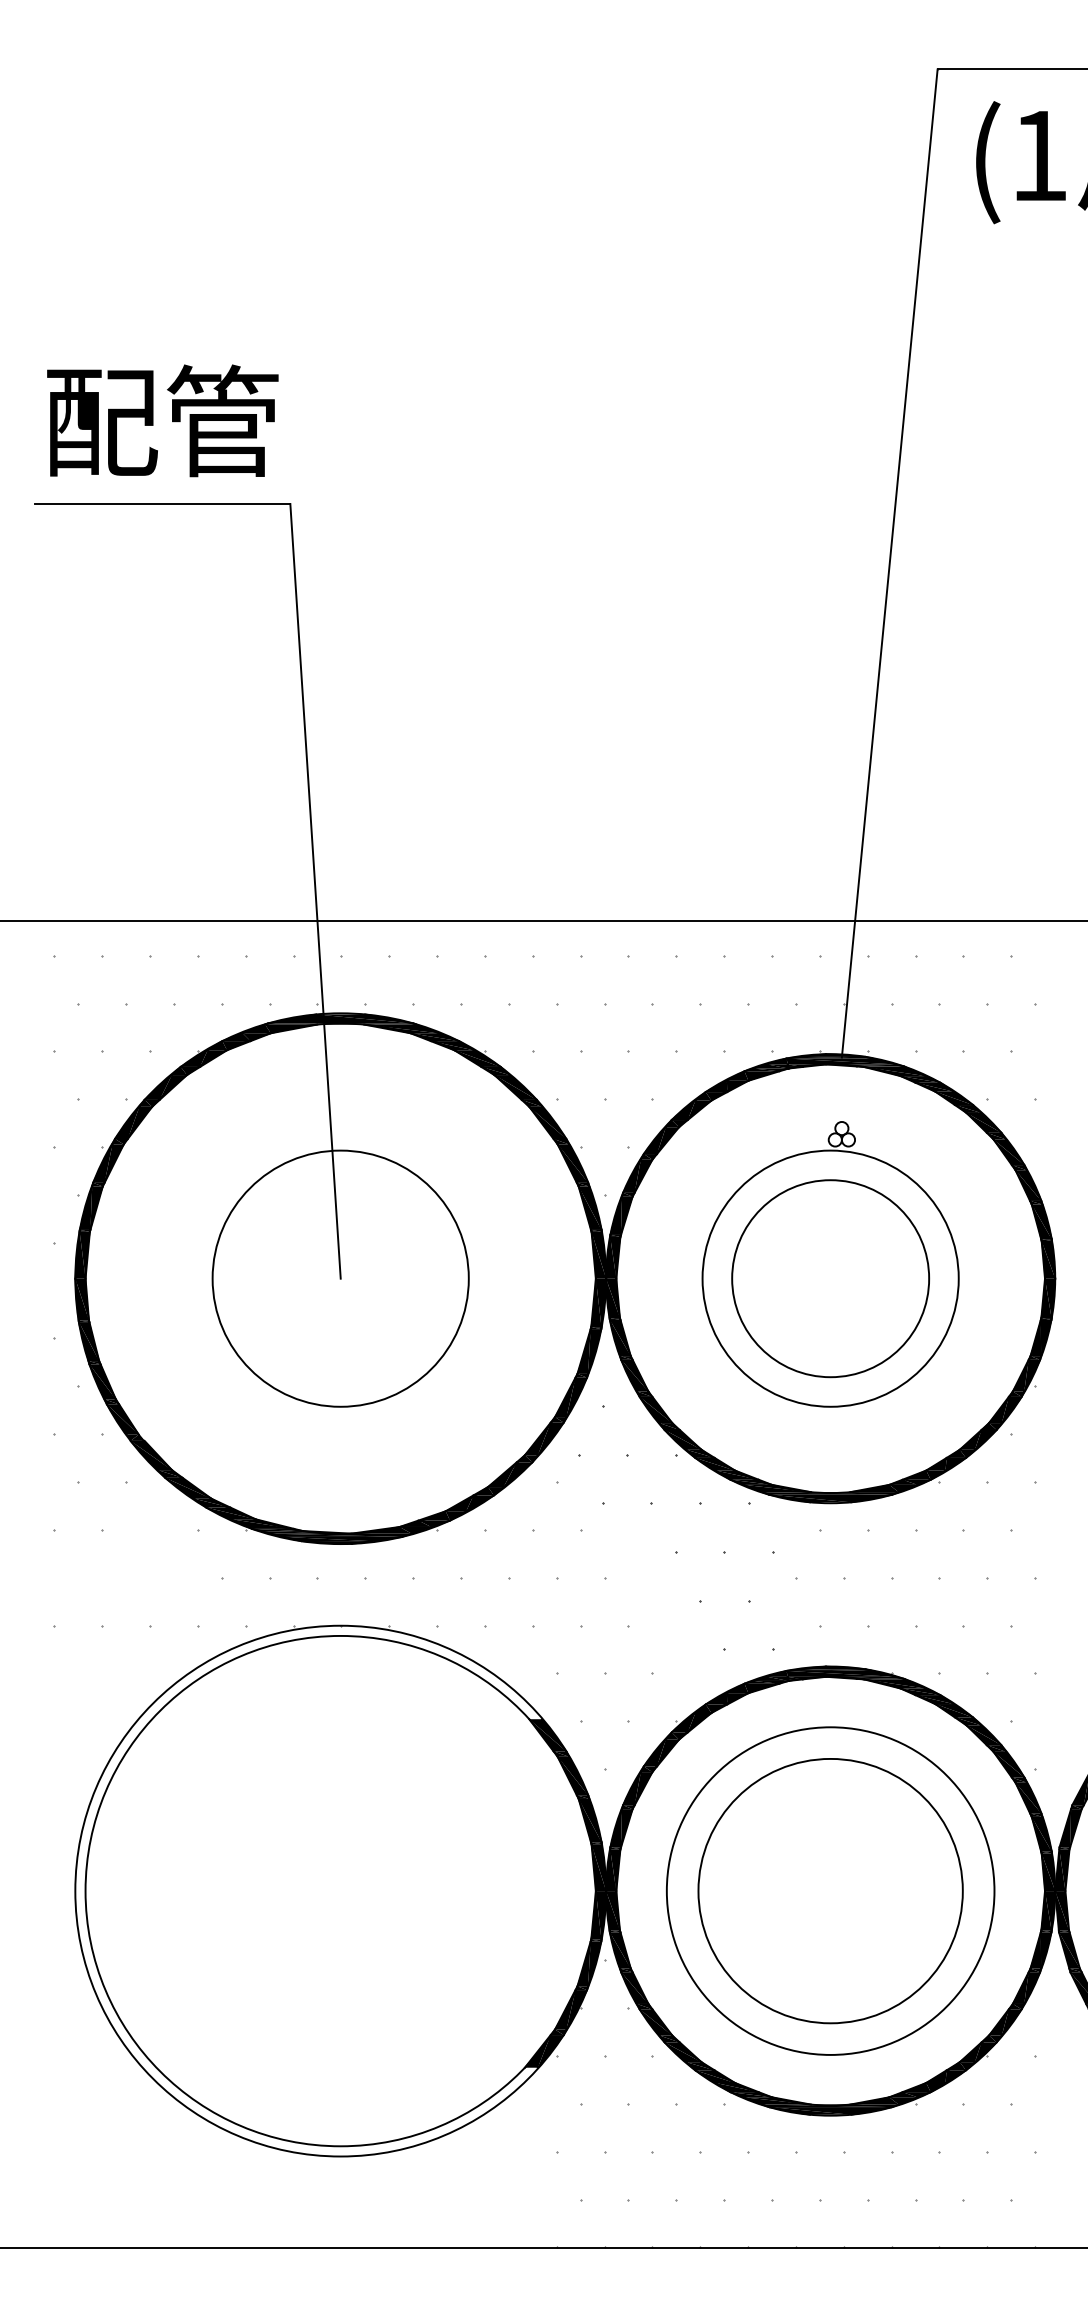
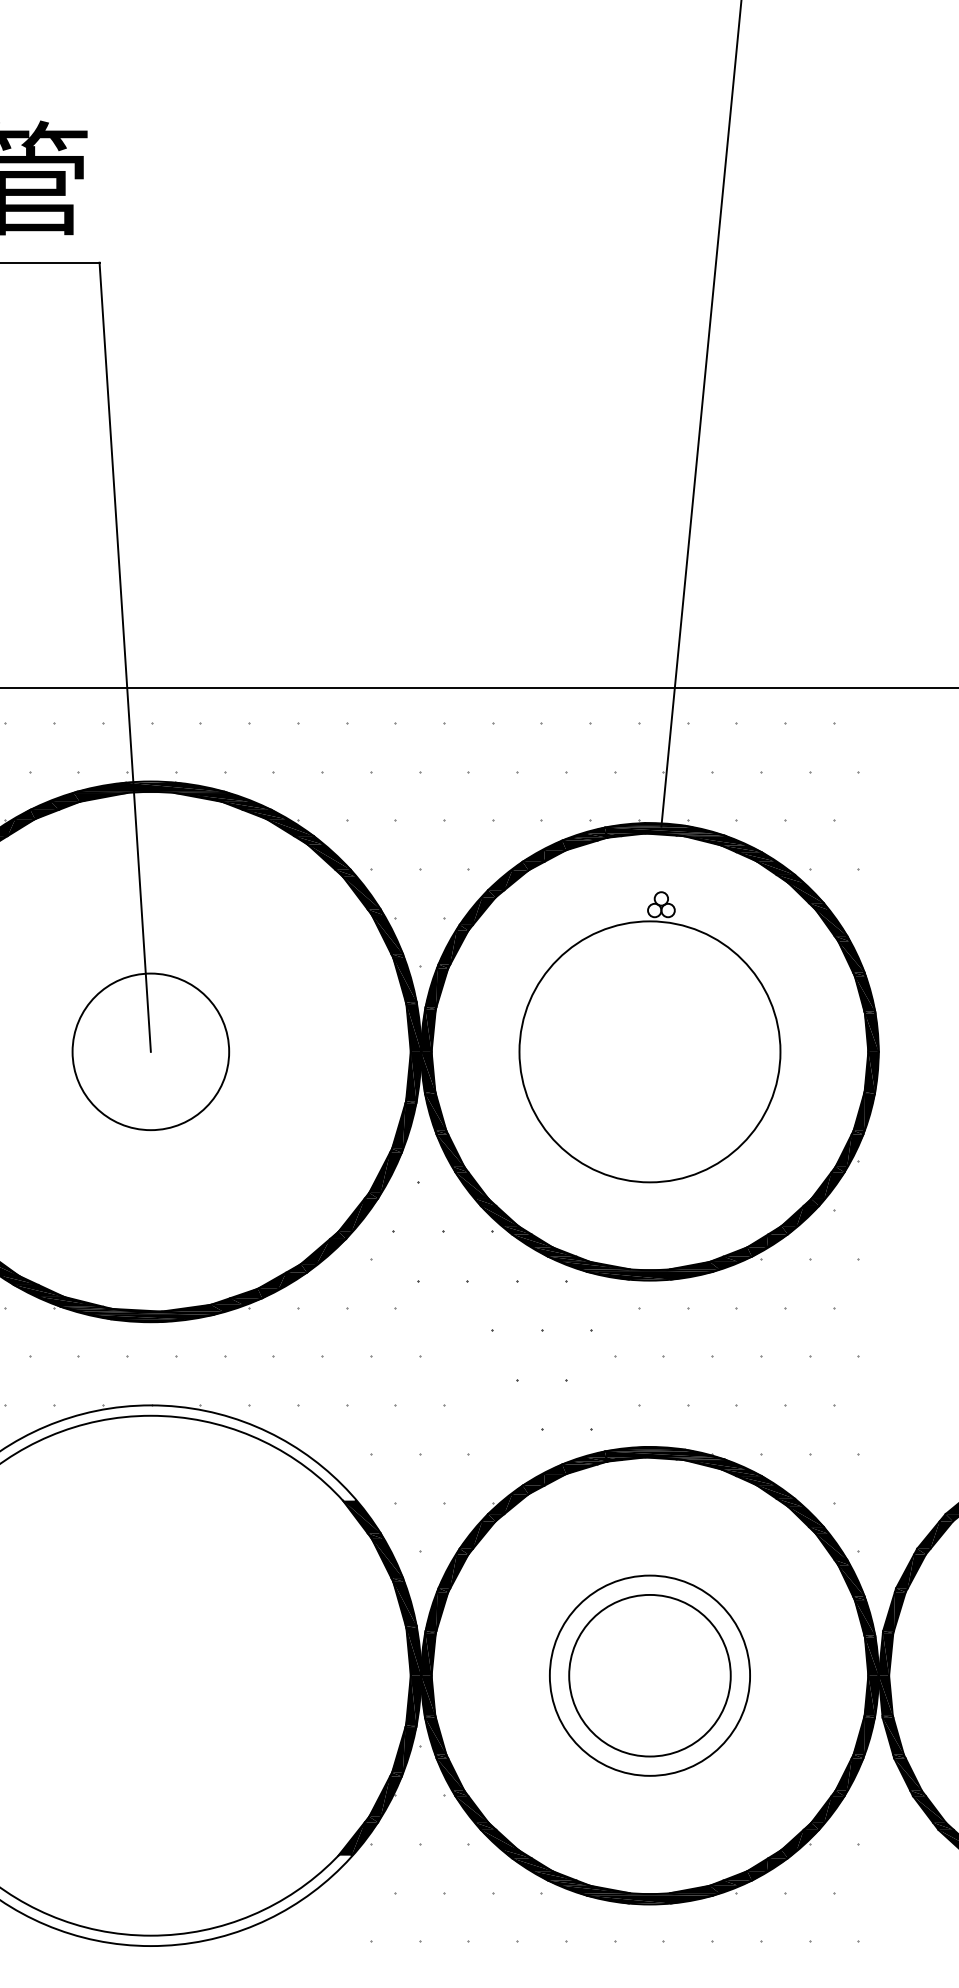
circle: (340, 1278) -> (150, 1051), size x0.6
circle: (830, 1278) -> (649, 1051), removed
circle: (830, 1890) -> (649, 1675), size x0.6
circle: (830, 1890) -> (649, 1675), size x0.6

